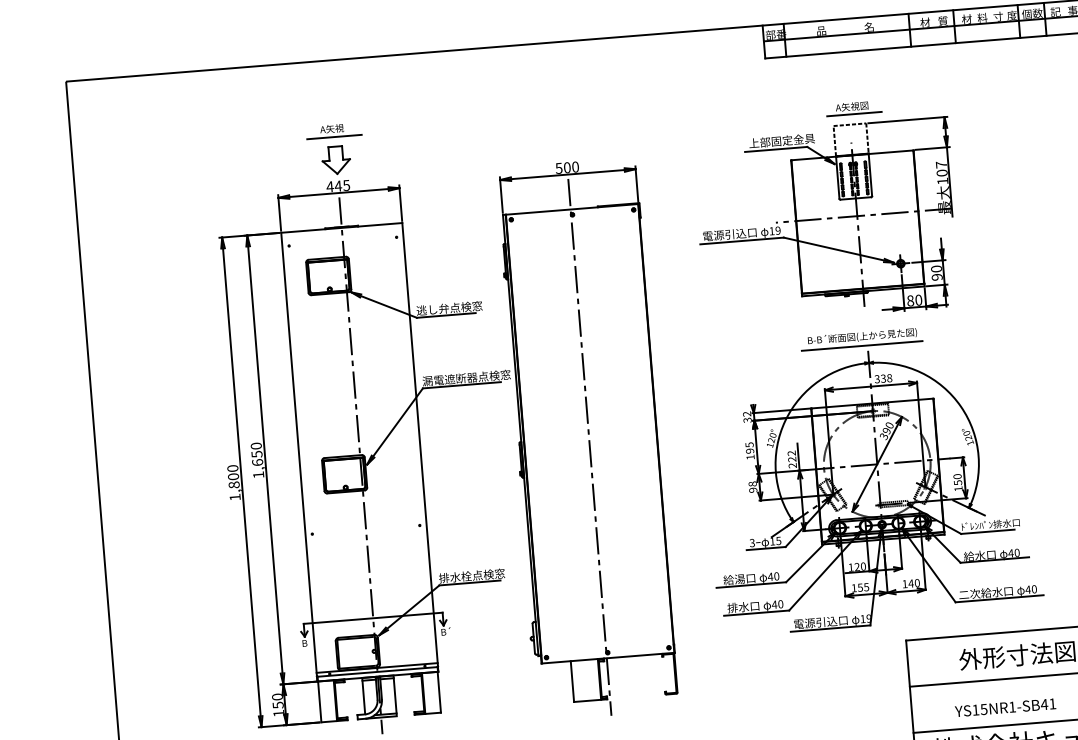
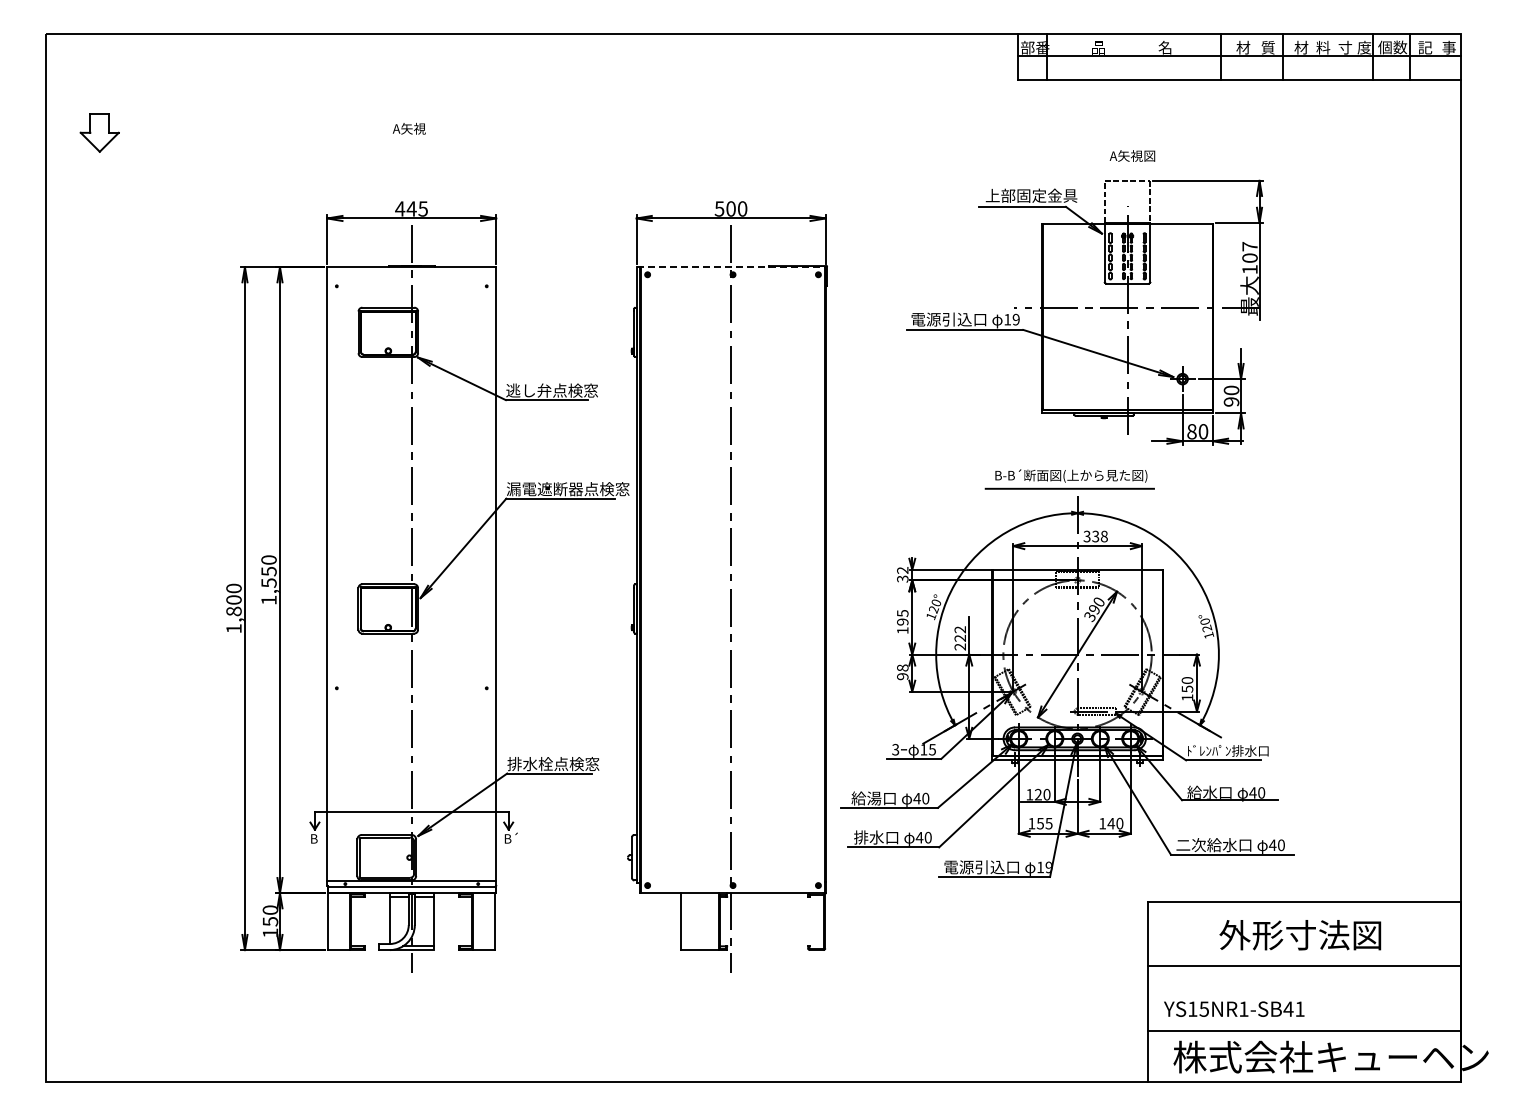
line: (854, 114) -> (1134, 166), removed
line: (334, 137) -> (411, 140), removed
part: (336, 160) -> (99, 132), moved
line: (570, 209) -> (731, 267), solid -> dashed
text: (257, 462) -> (268, 582), 1,650 -> 1,550
part: (871, 478) -> (1067, 673), moved
text: (1005, 707) -> (1234, 1008), moved

